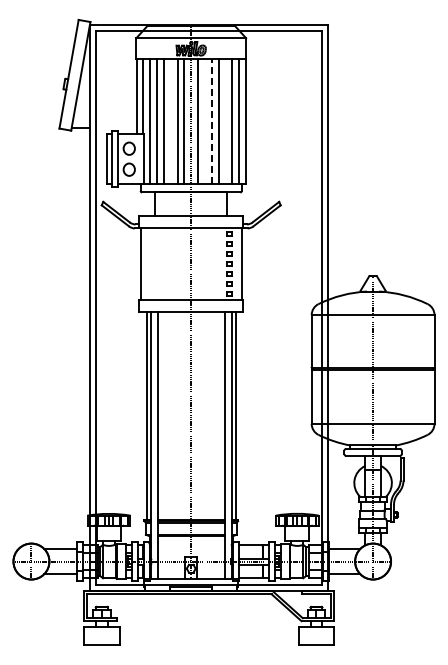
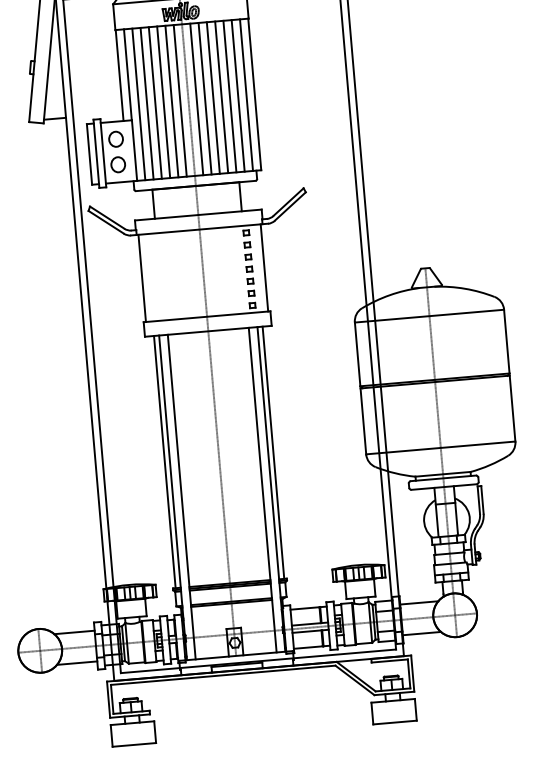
line: (170, 121) -> (163, 101), added
line: (204, 121) -> (204, 98), added
line: (211, 121) -> (213, 97), dashed -> solid
line: (225, 121) -> (230, 96), added

